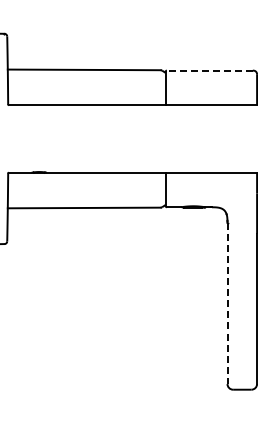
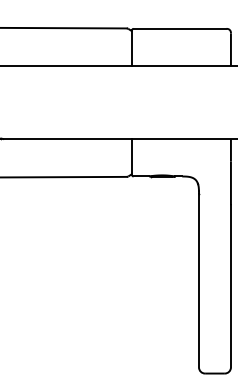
line: (209, 70) -> (179, 28), dashed -> solid
line: (227, 304) -> (199, 281), dashed -> solid

